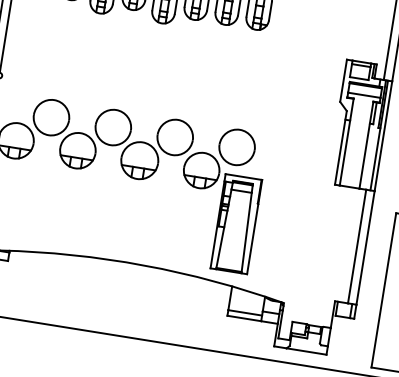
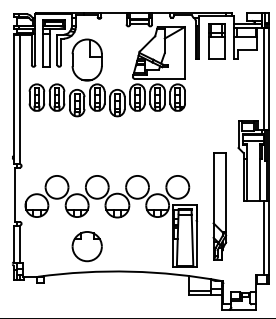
part: (296, 187) -> (219, 206), added
part: (82, 215) -> (86, 246), added

